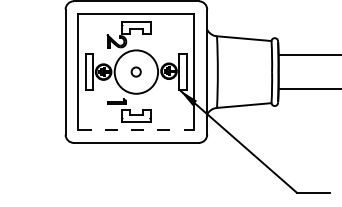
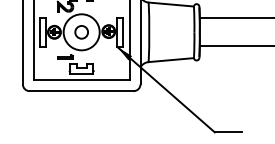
circle: (135, 71) -> (80, 31), size x1.67
line: (136, 130) -> (81, 80), dashed -> solid

